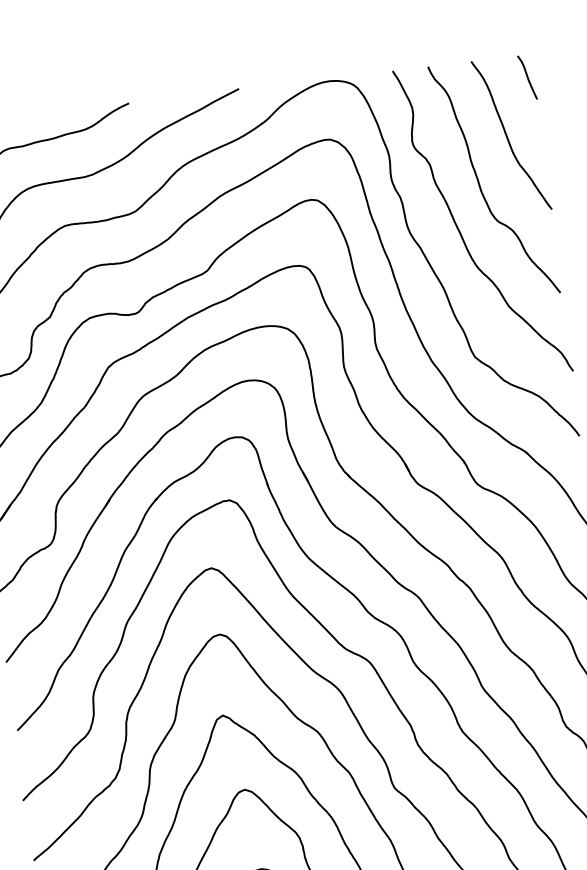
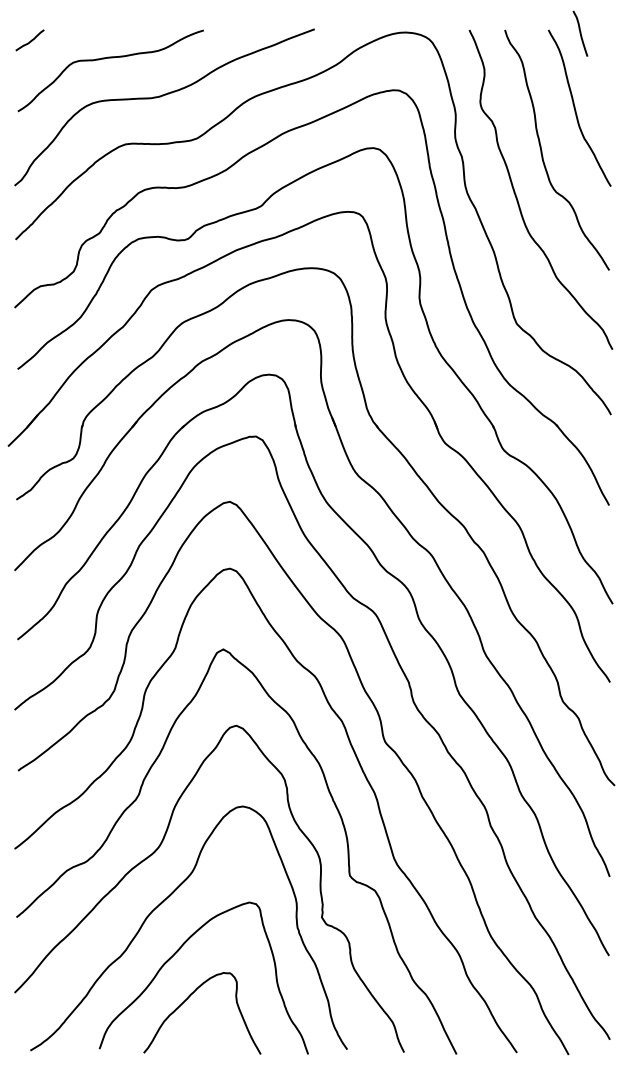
curve: (527, 77) -> (580, 33), moved

